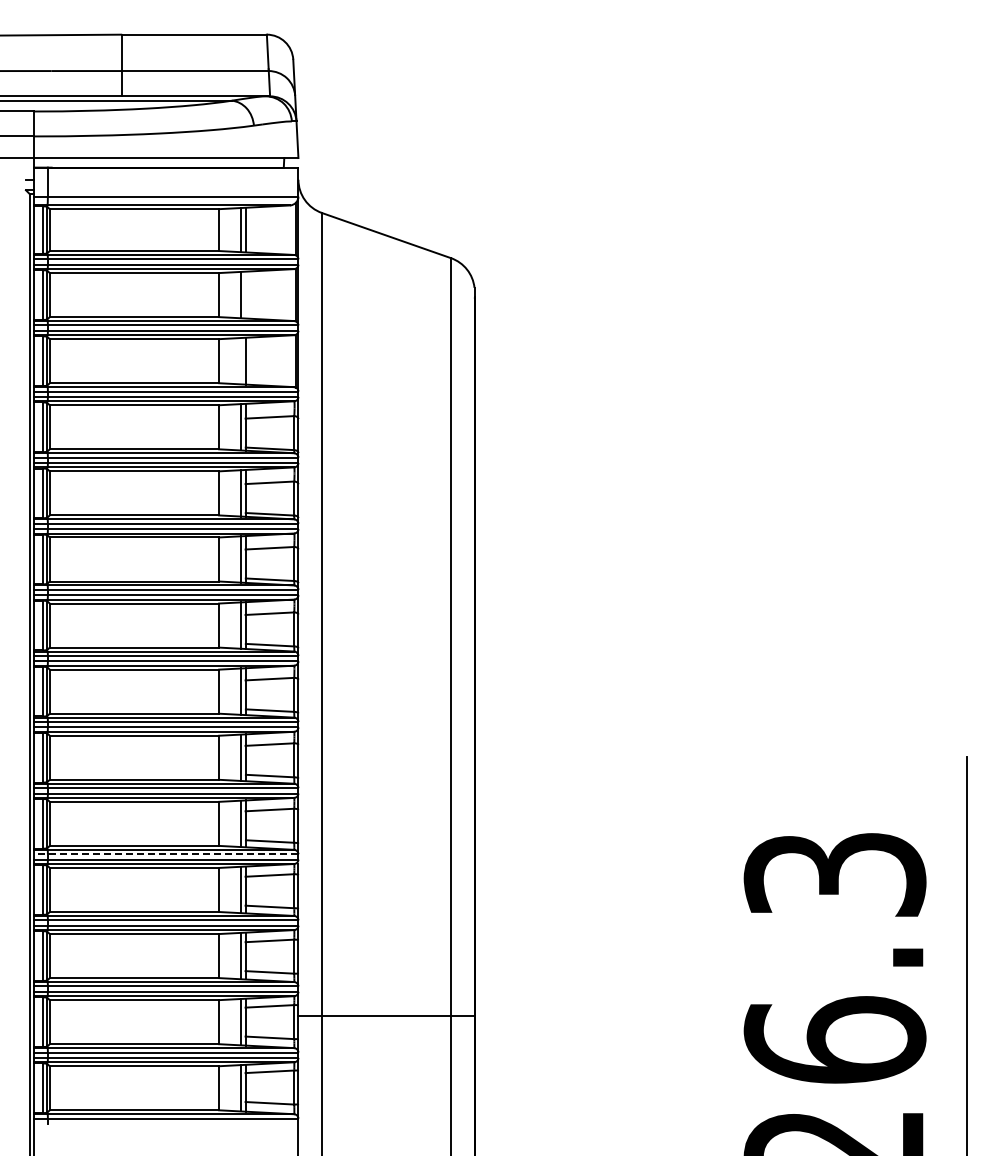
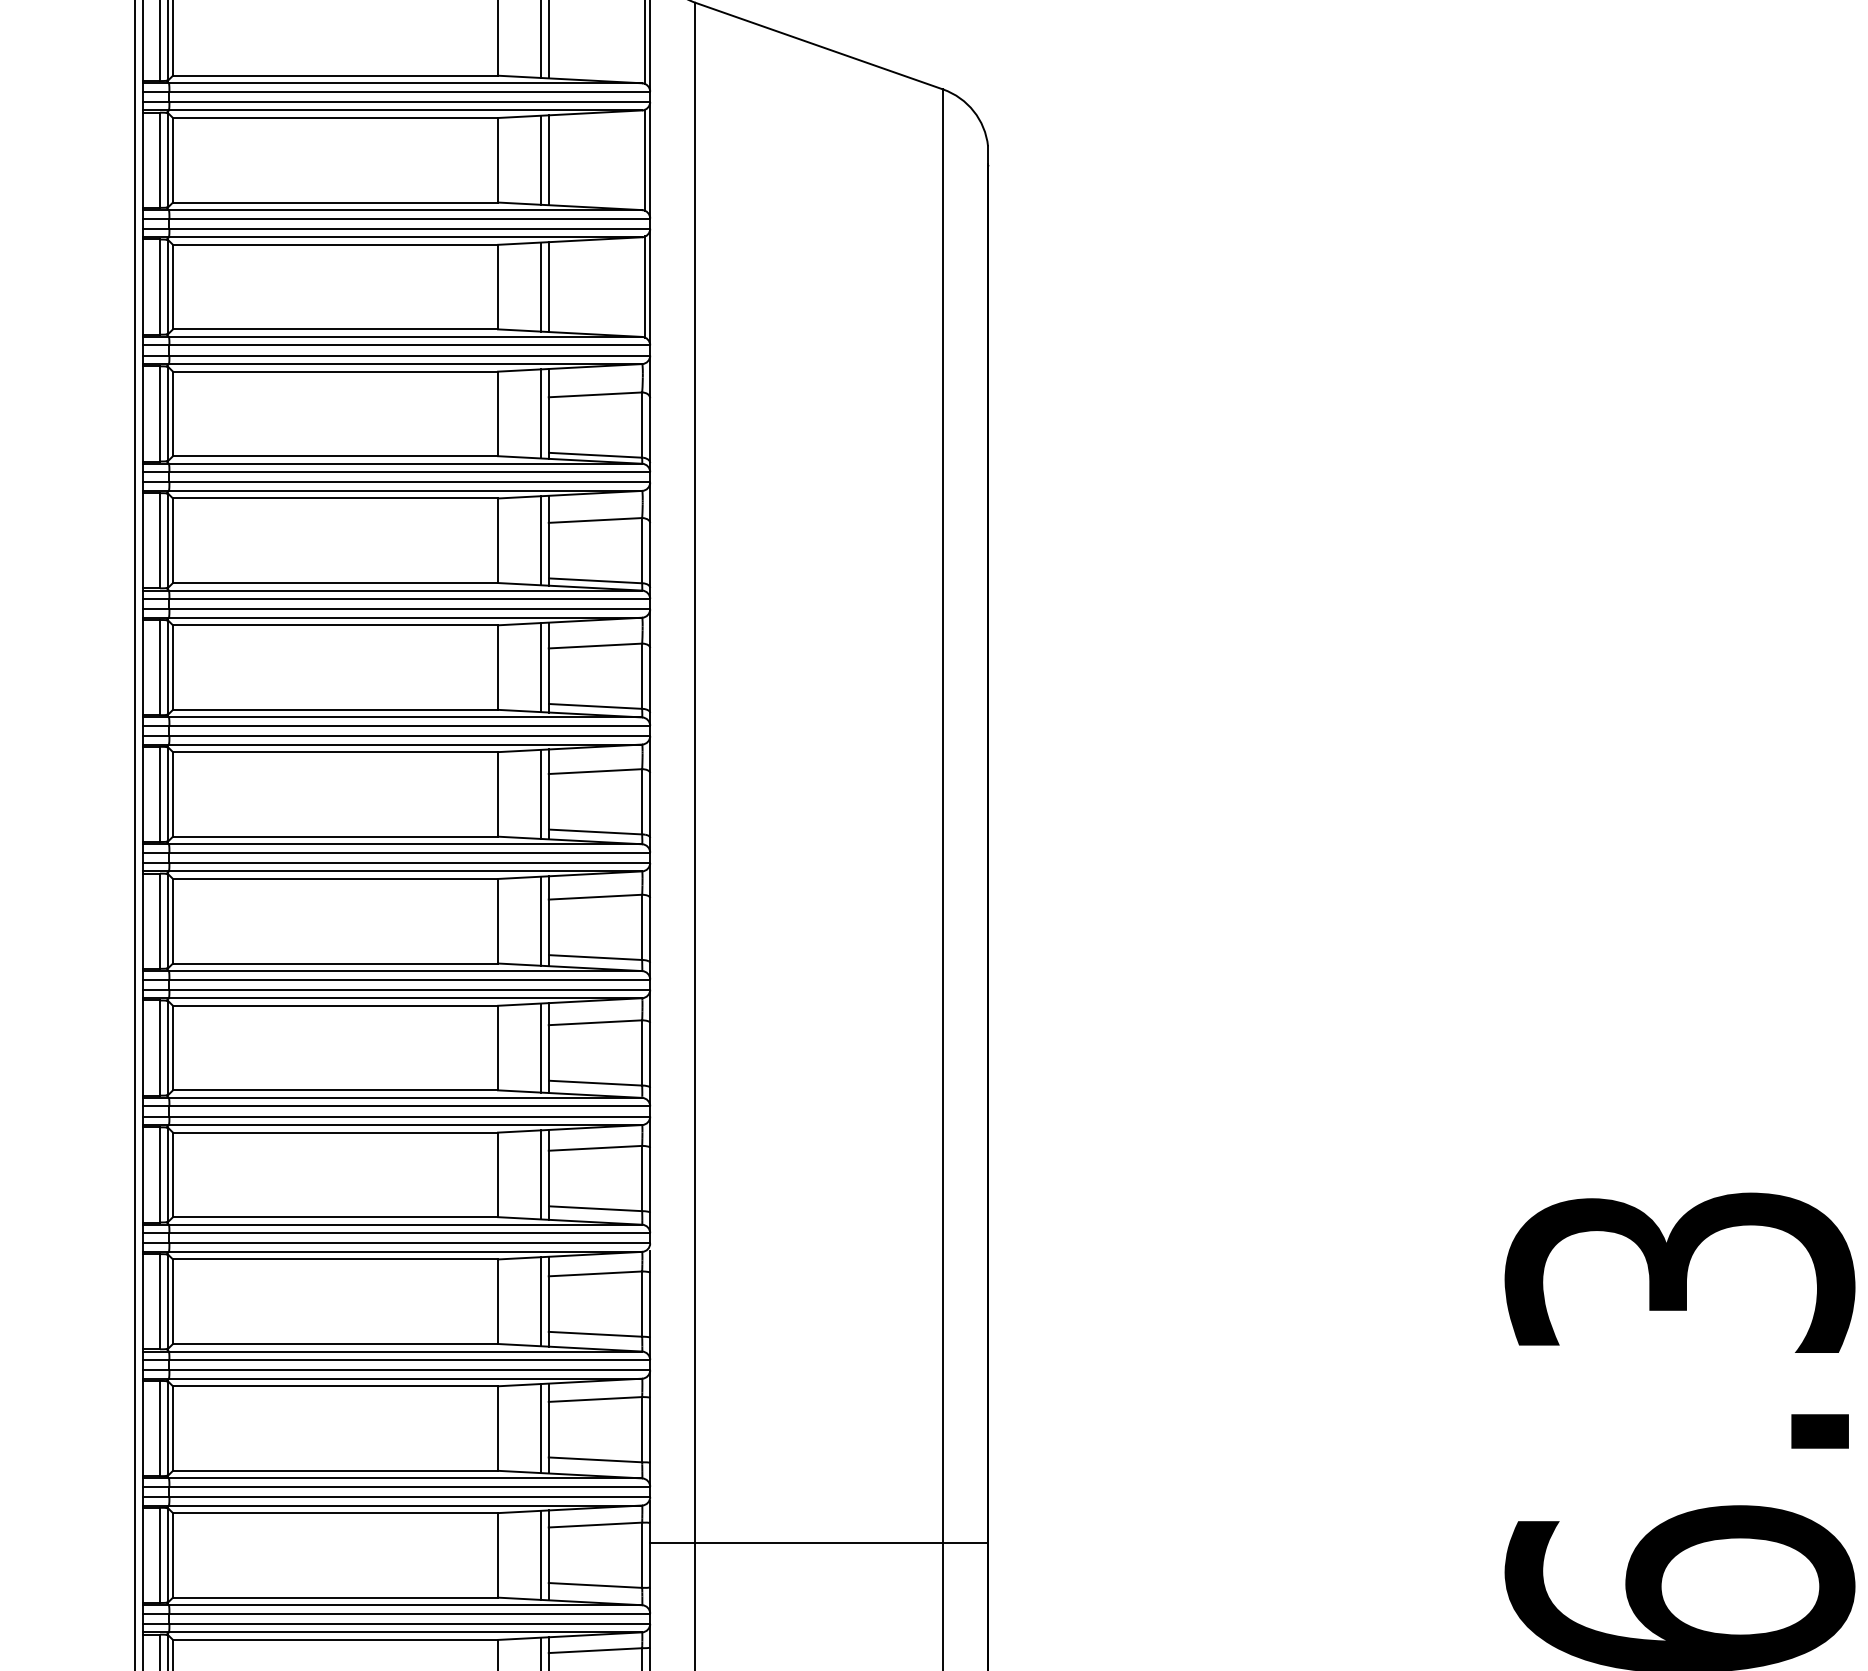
line: (245, 294) -> (548, 159), added
line: (241, 361) -> (540, 287), added
line: (165, 854) -> (395, 1233), dashed -> solid

